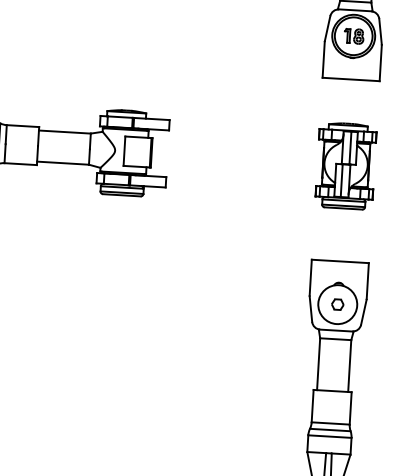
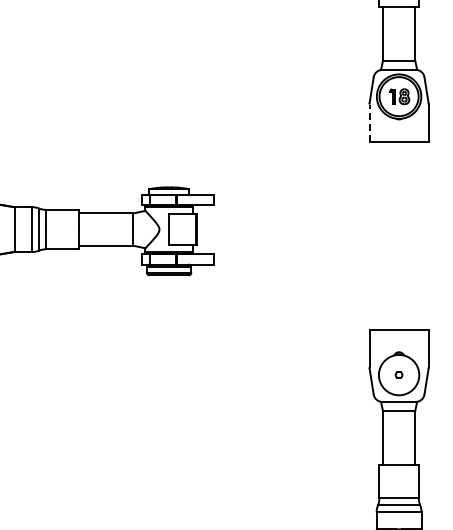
line: (323, 59) -> (369, 122), solid -> dashed
part: (346, 166) -> (399, 231), removed
part: (337, 304) -> (398, 374), size x0.6

